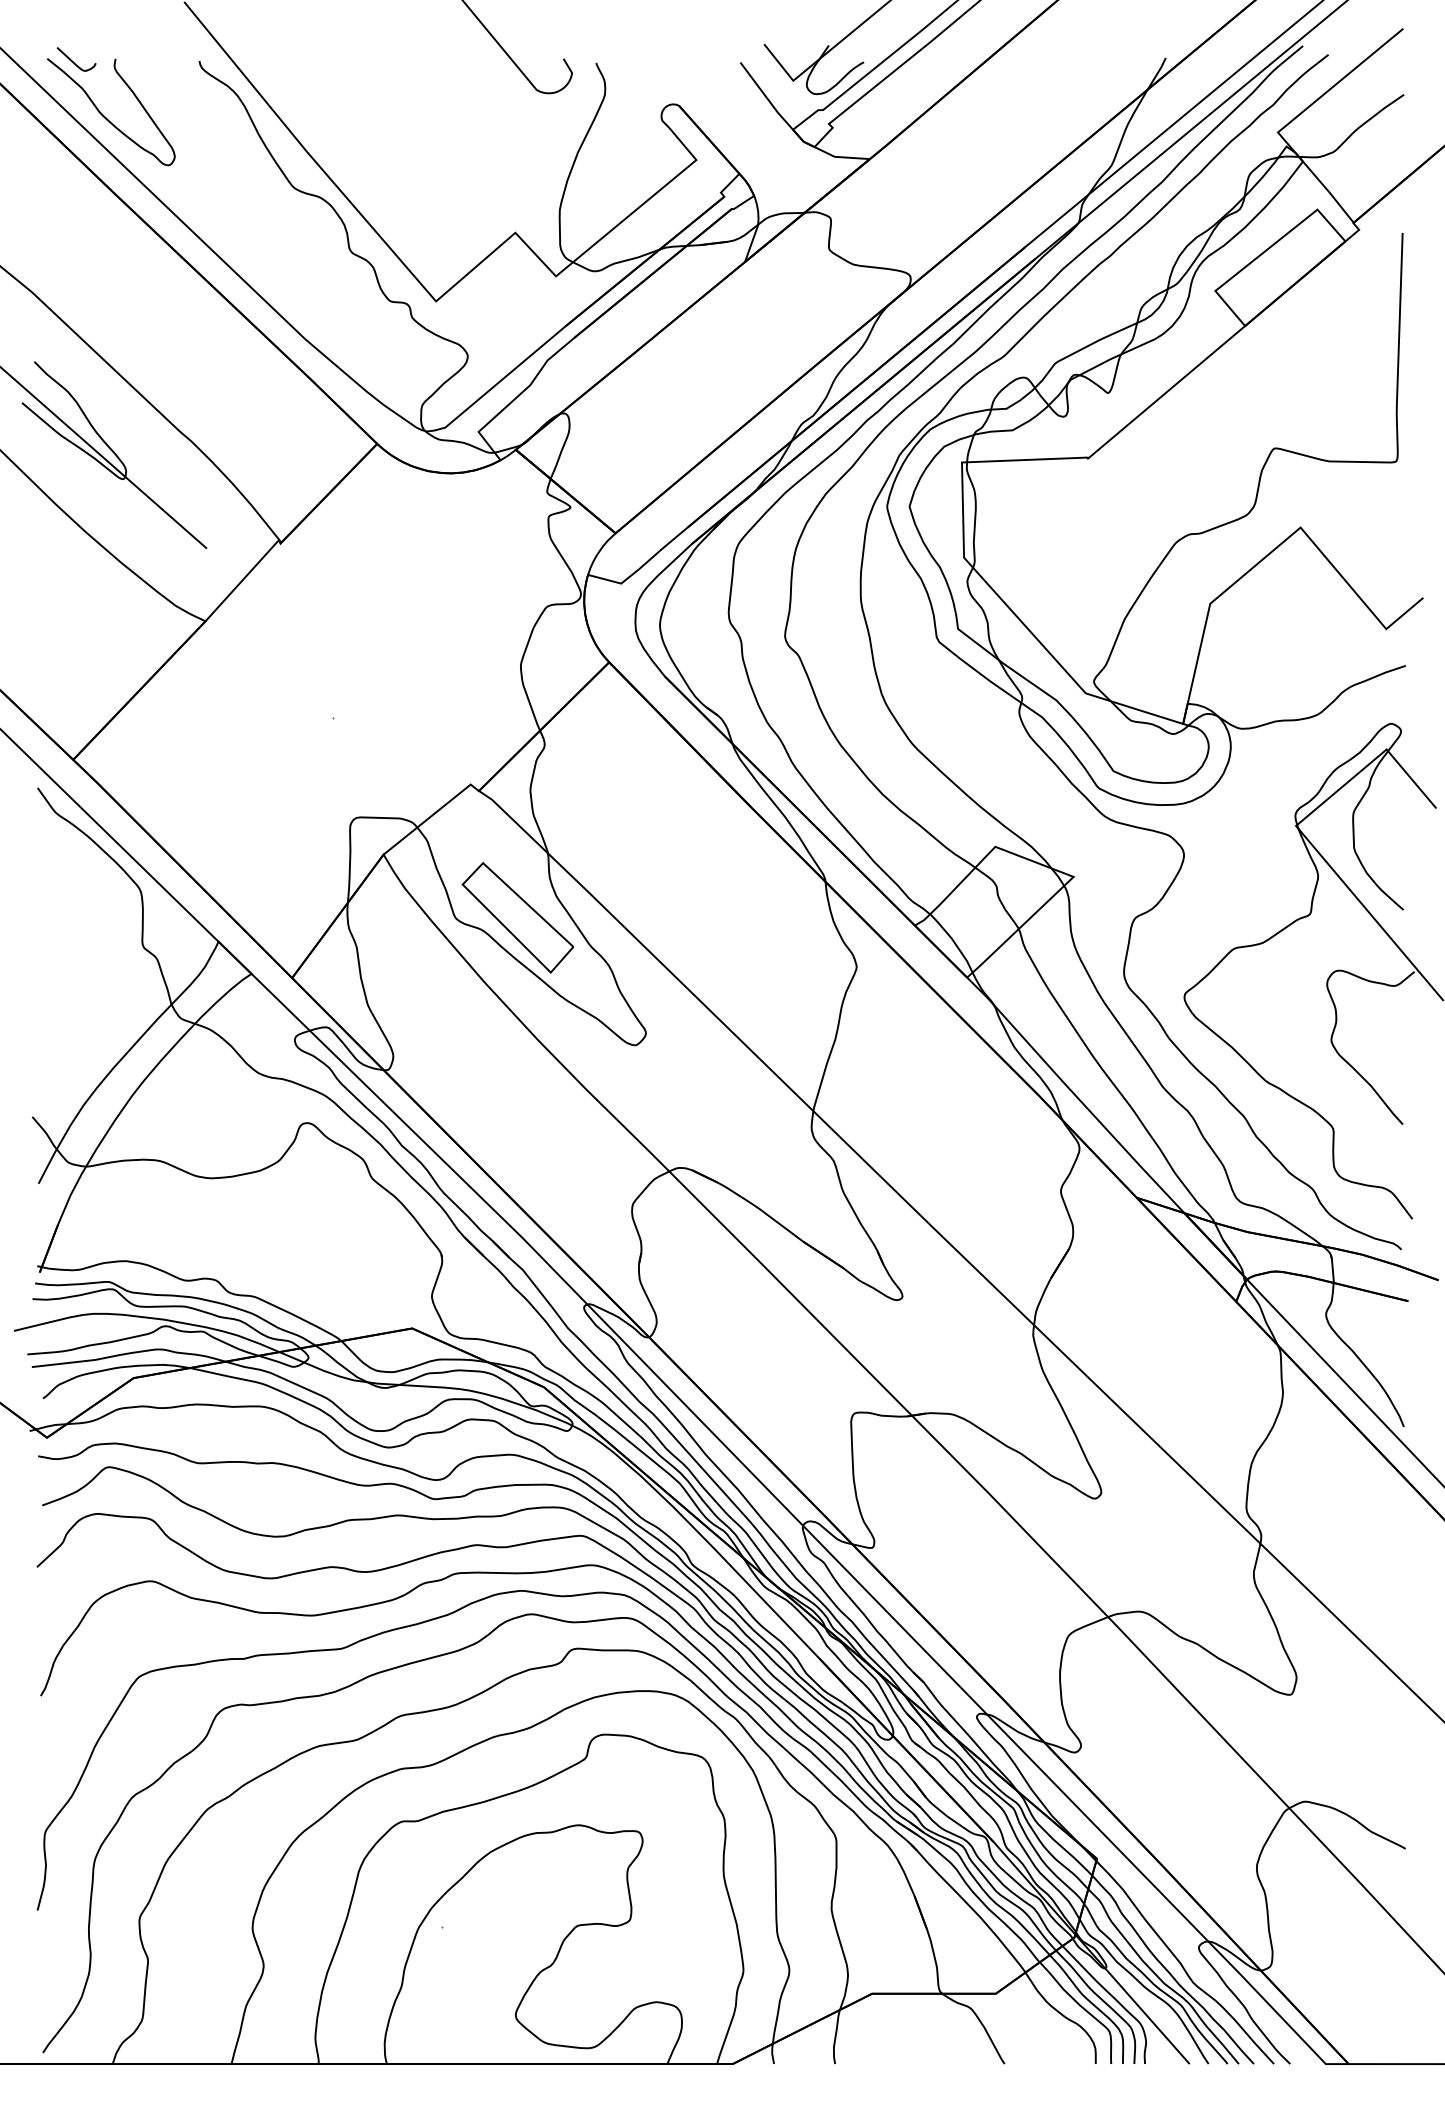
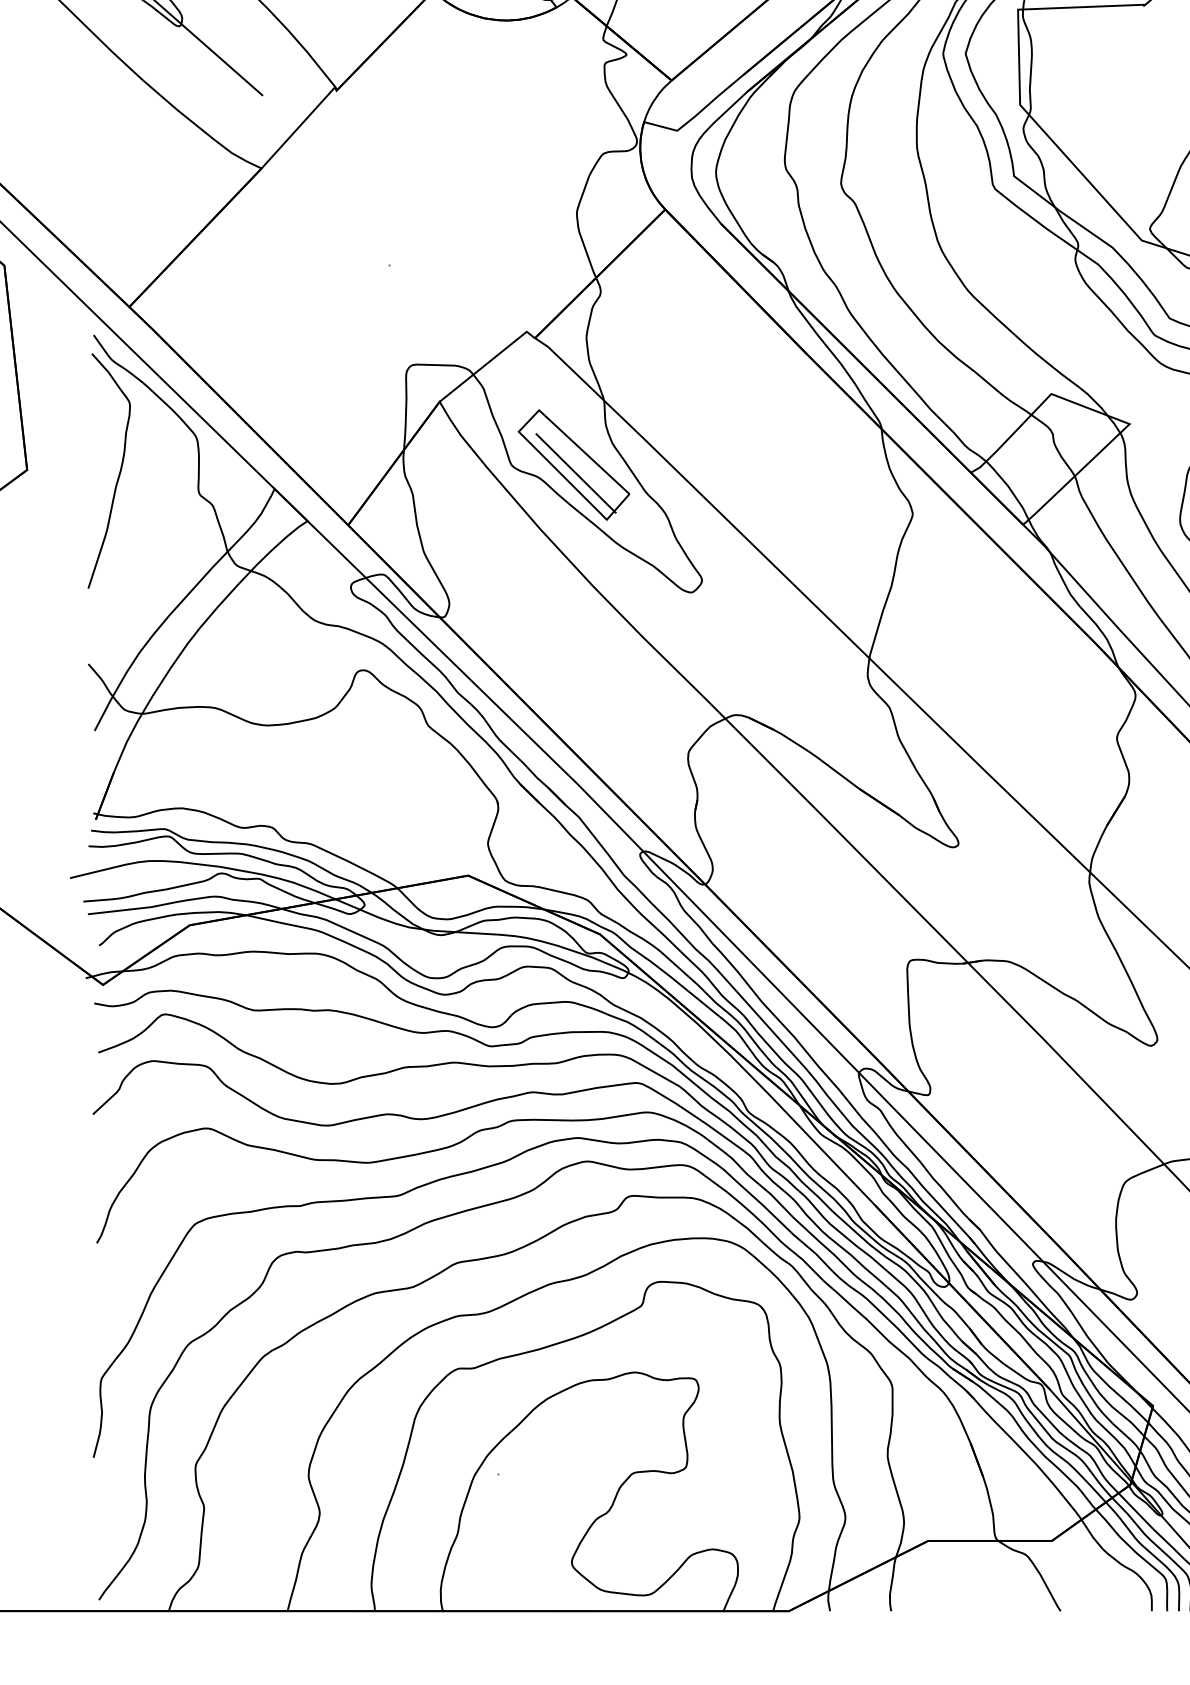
curve: (62, 926) -> (118, 473), added
line: (519, 926) -> (575, 473), added

